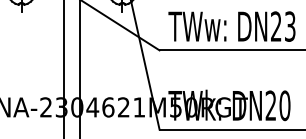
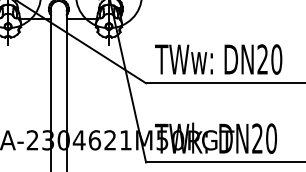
text: (289, 26) -> (276, 59), DN23 -> DN20

